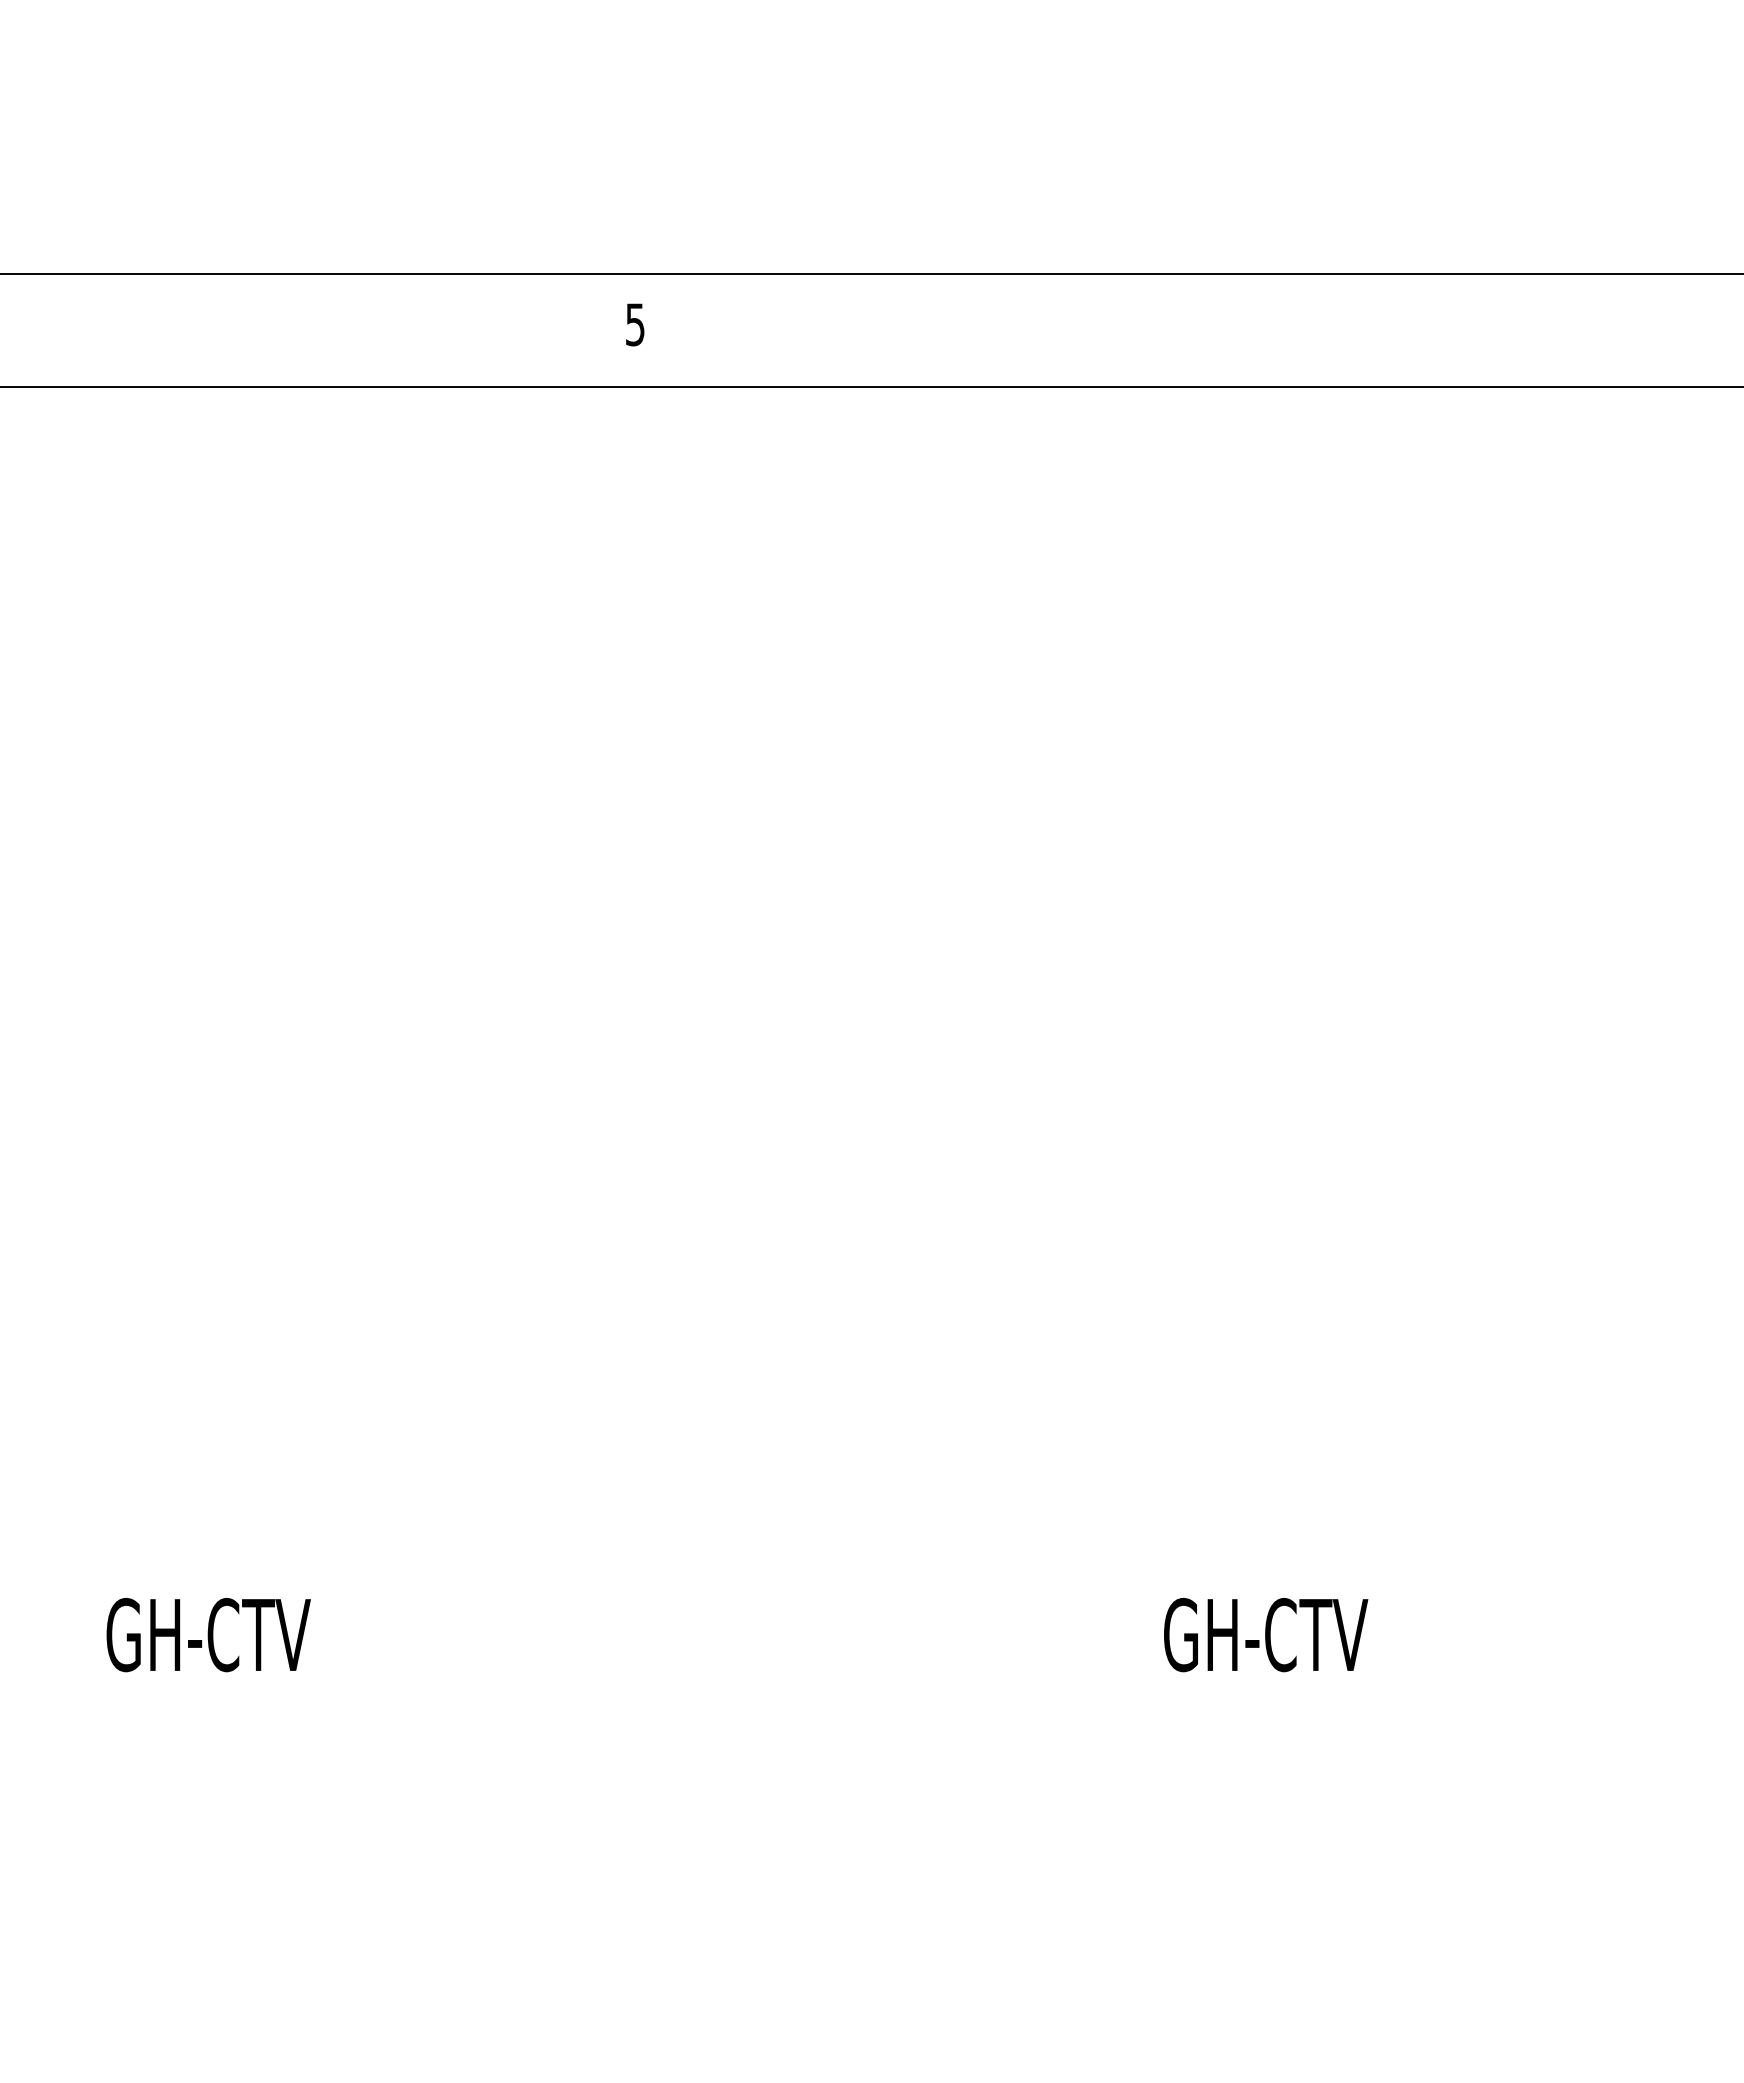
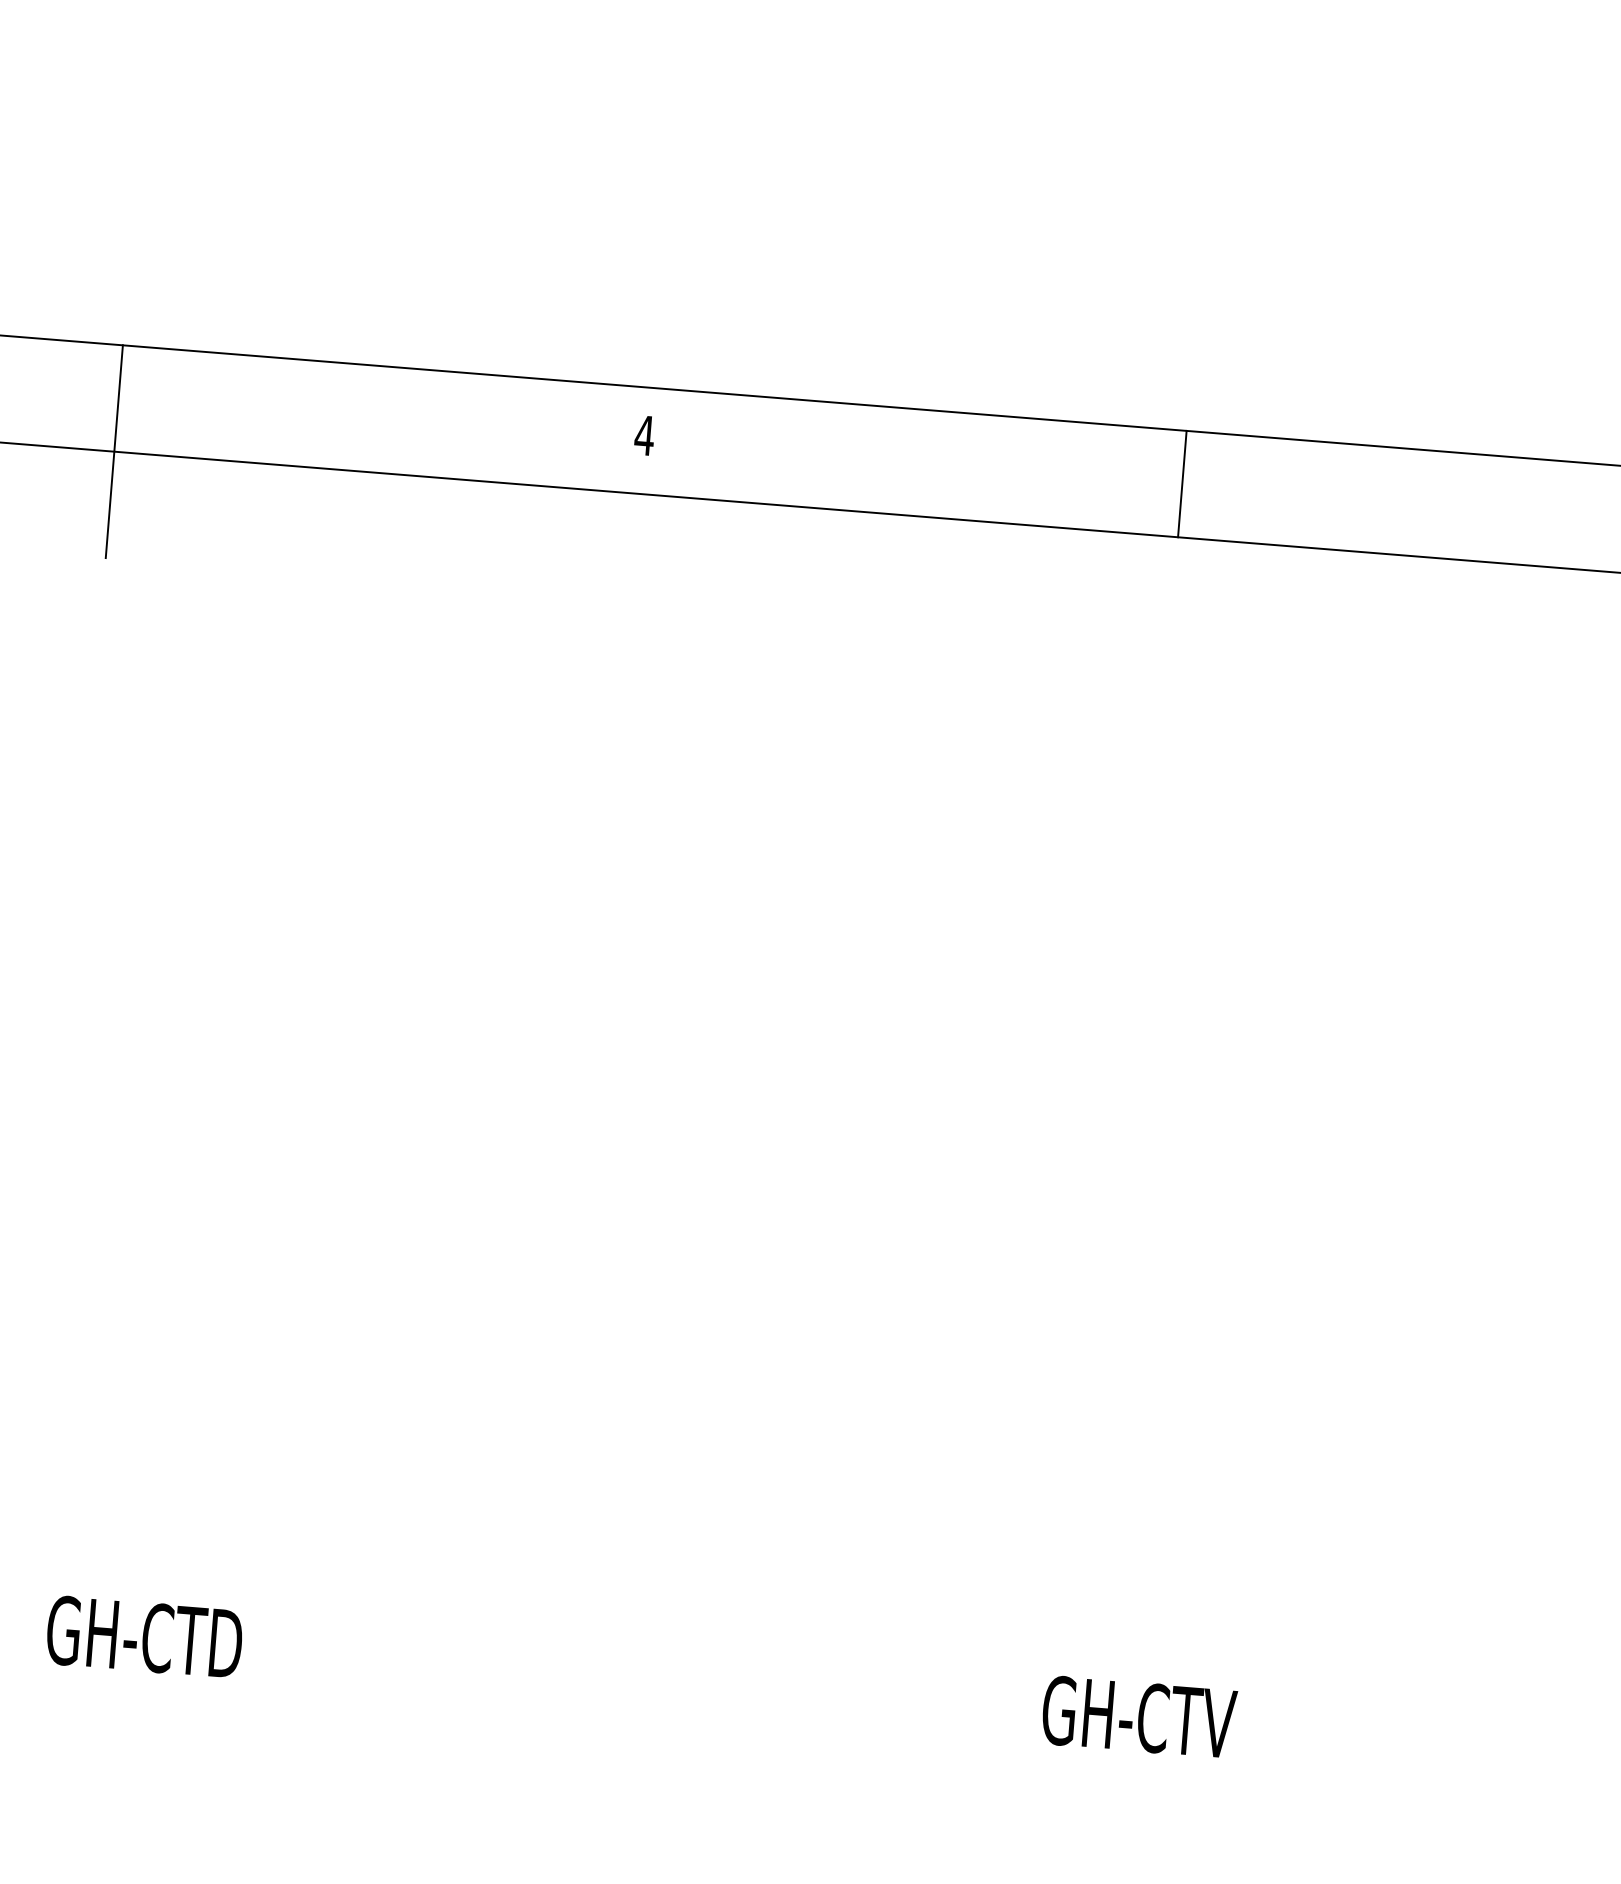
text: (635, 324) -> (644, 435), 5 -> 4
line: (1206, 329) -> (1182, 483), added
line: (77, 386) -> (114, 451), added
text: (293, 1634) -> (223, 1642), GH-CTV -> GH-CTD

